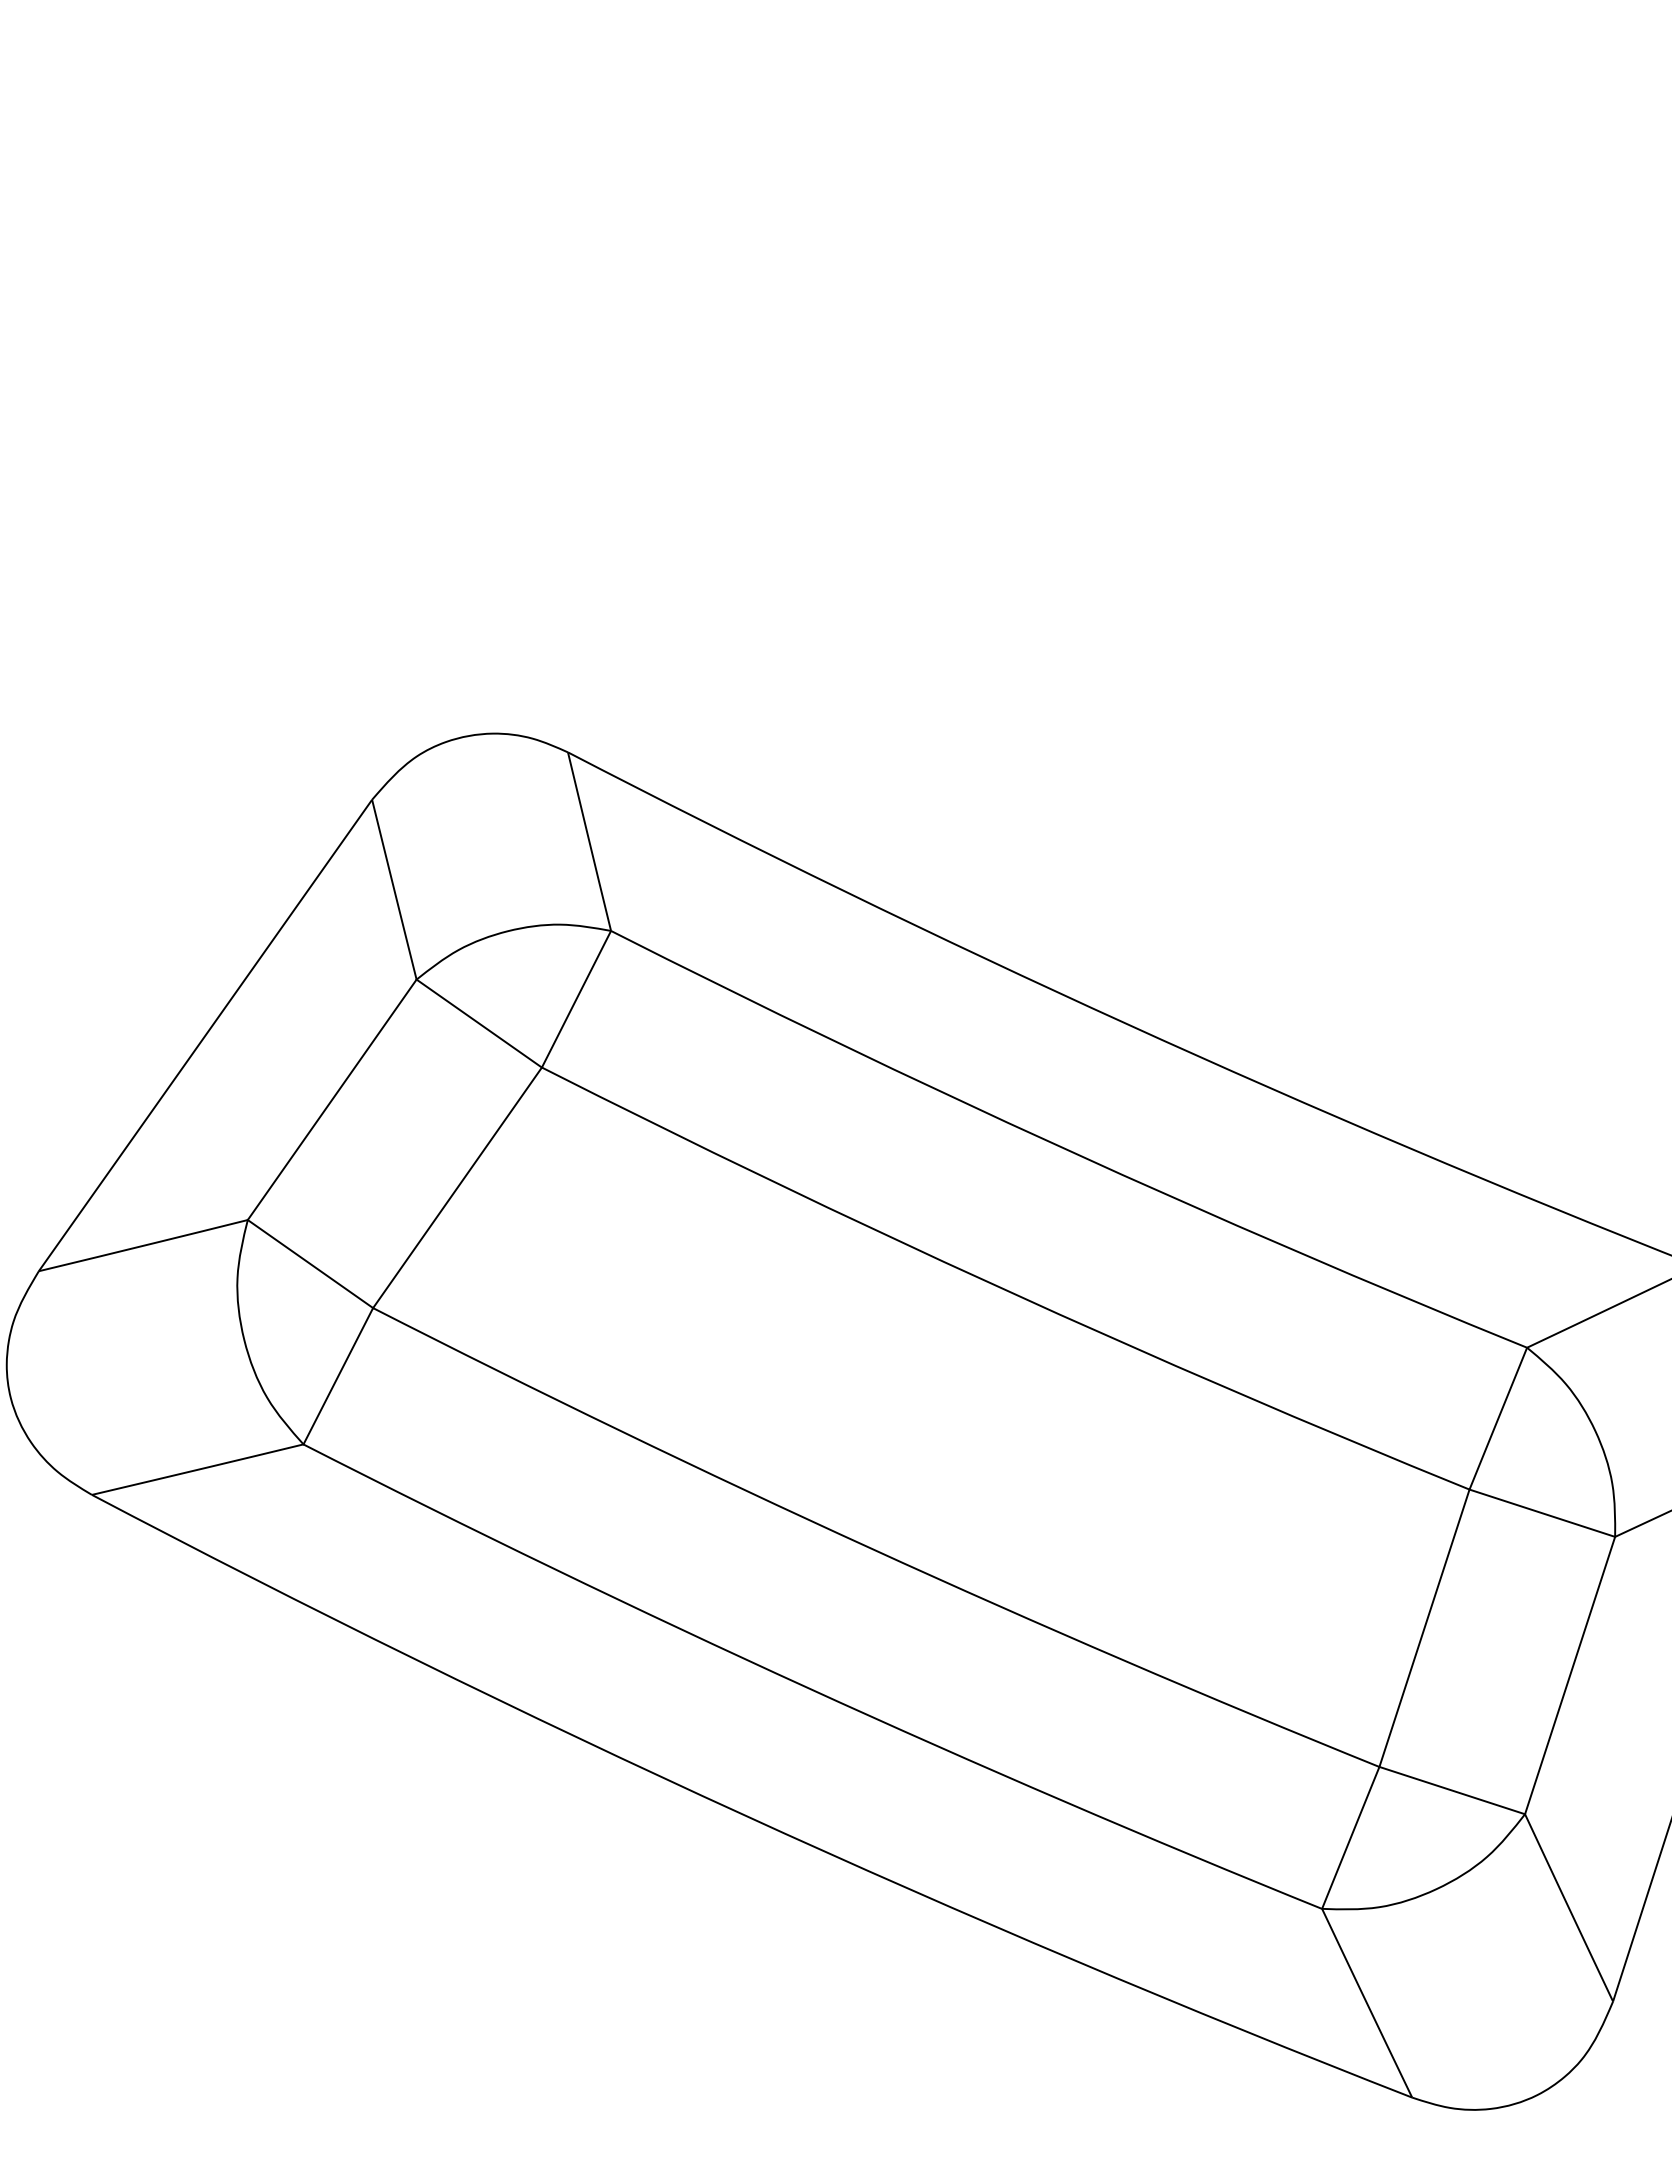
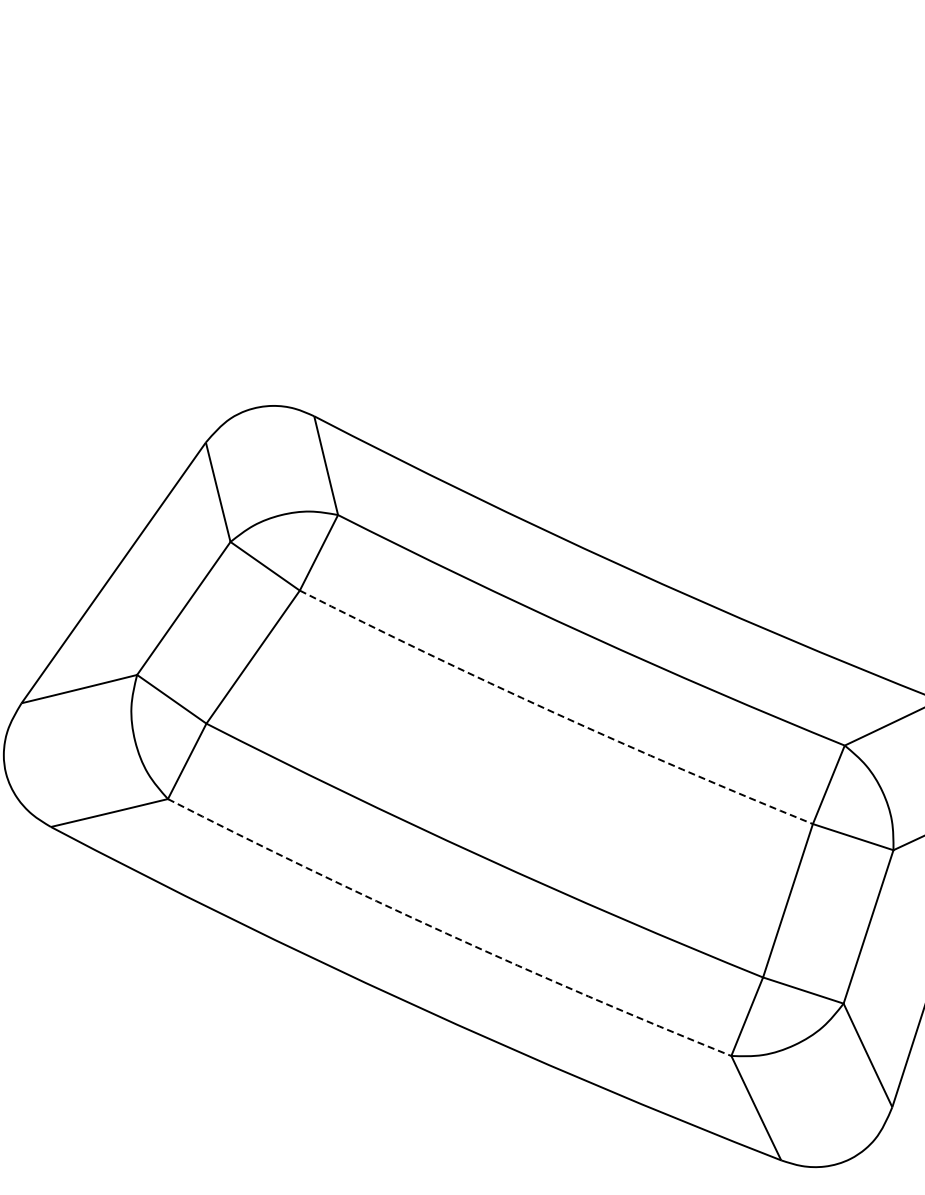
arc: (1000, 1287) -> (553, 712), solid -> dashed
arc: (807, 1687) -> (446, 933), solid -> dashed

